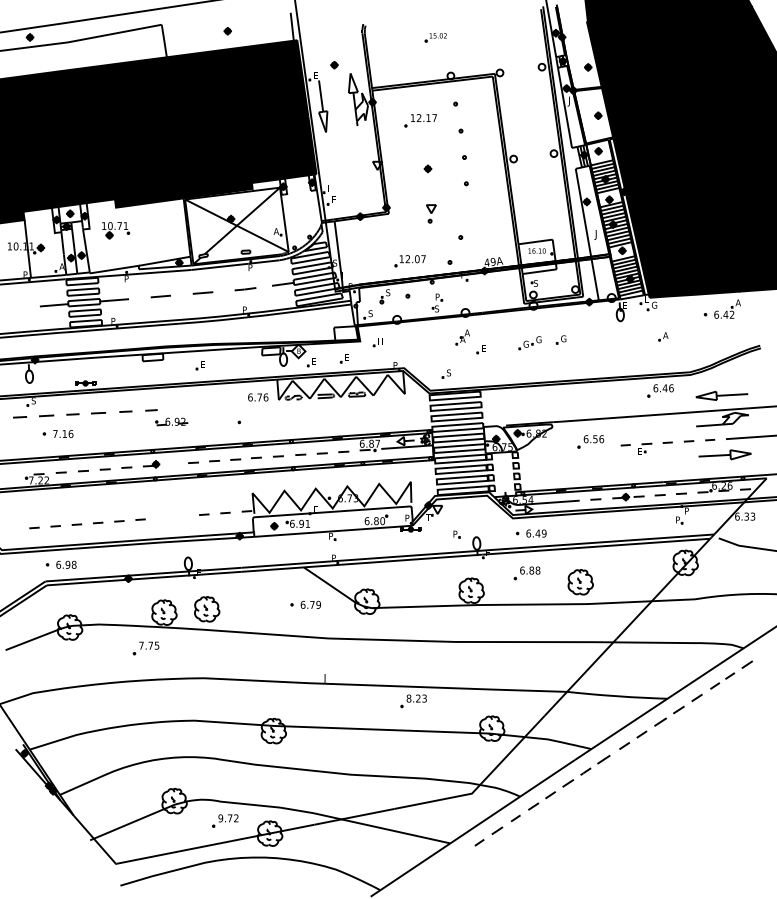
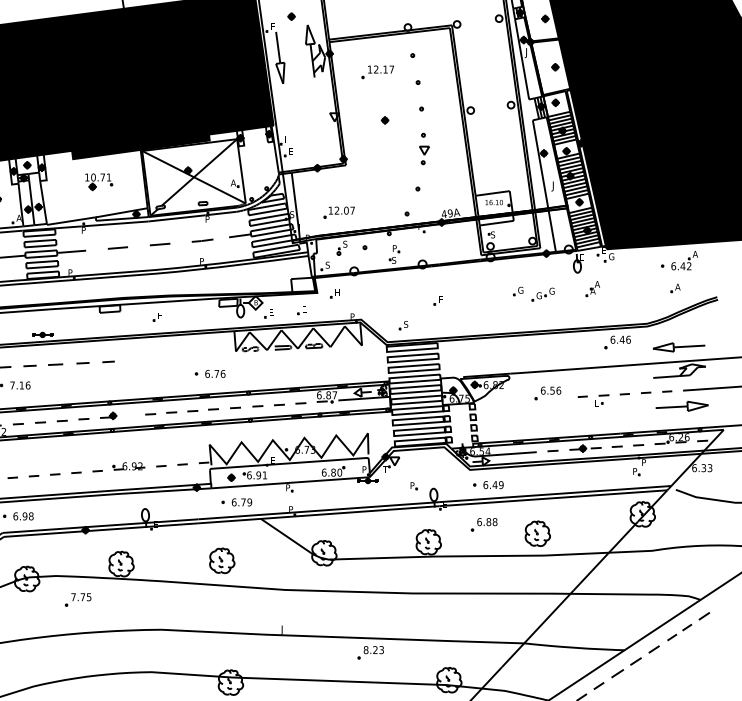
part: (431, 213) -> (424, 155), moved
part: (116, 230) -> (99, 182), moved
part: (409, 261) -> (338, 213), moved
part: (663, 336) -> (675, 288), moved
part: (462, 337) -> (592, 289), moved
part: (529, 343) -> (542, 295), moved
text: (258, 397) -> (215, 374), moved
part: (171, 421) -> (128, 466), moved
part: (305, 604) -> (236, 502), moved
part: (207, 609) -> (222, 561), moved
part: (145, 648) -> (77, 600), moved

